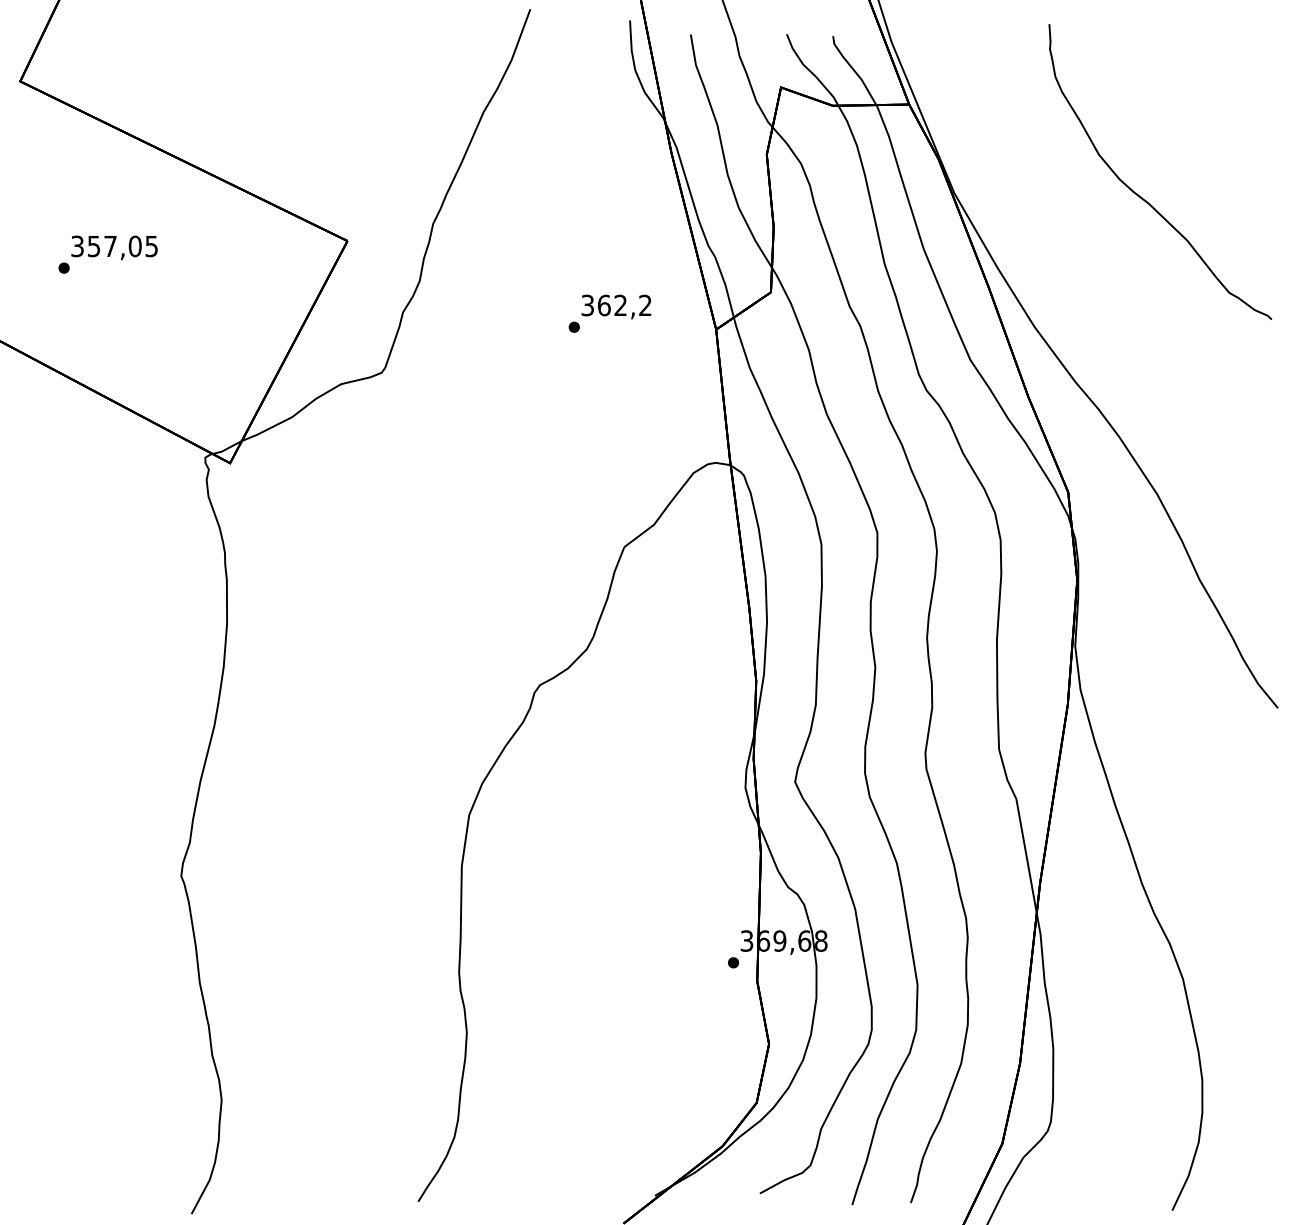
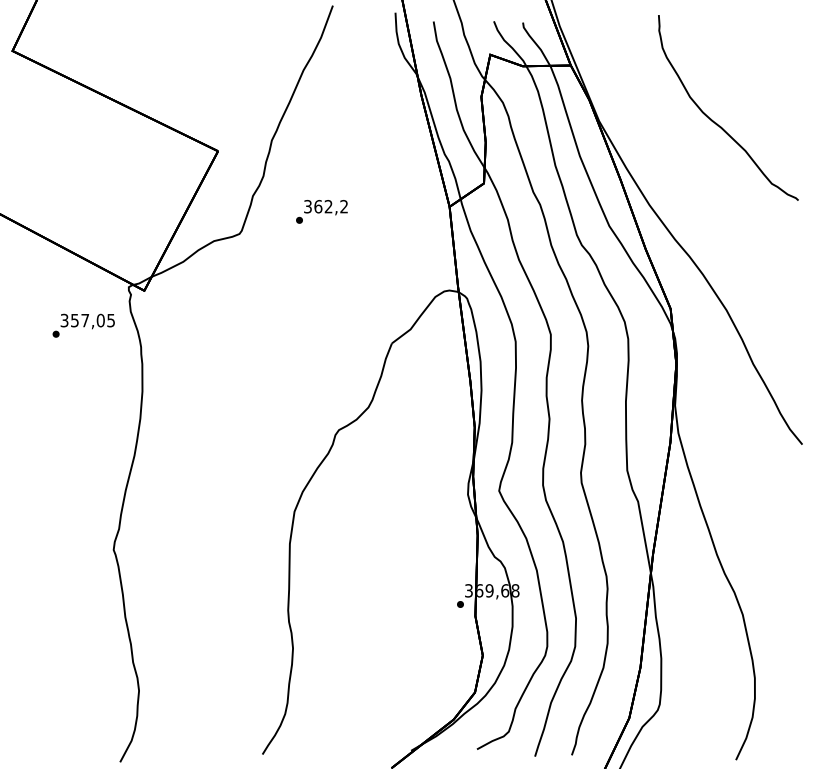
text: (107, 254) -> (83, 325), moved
text: (609, 313) -> (321, 211), moved

